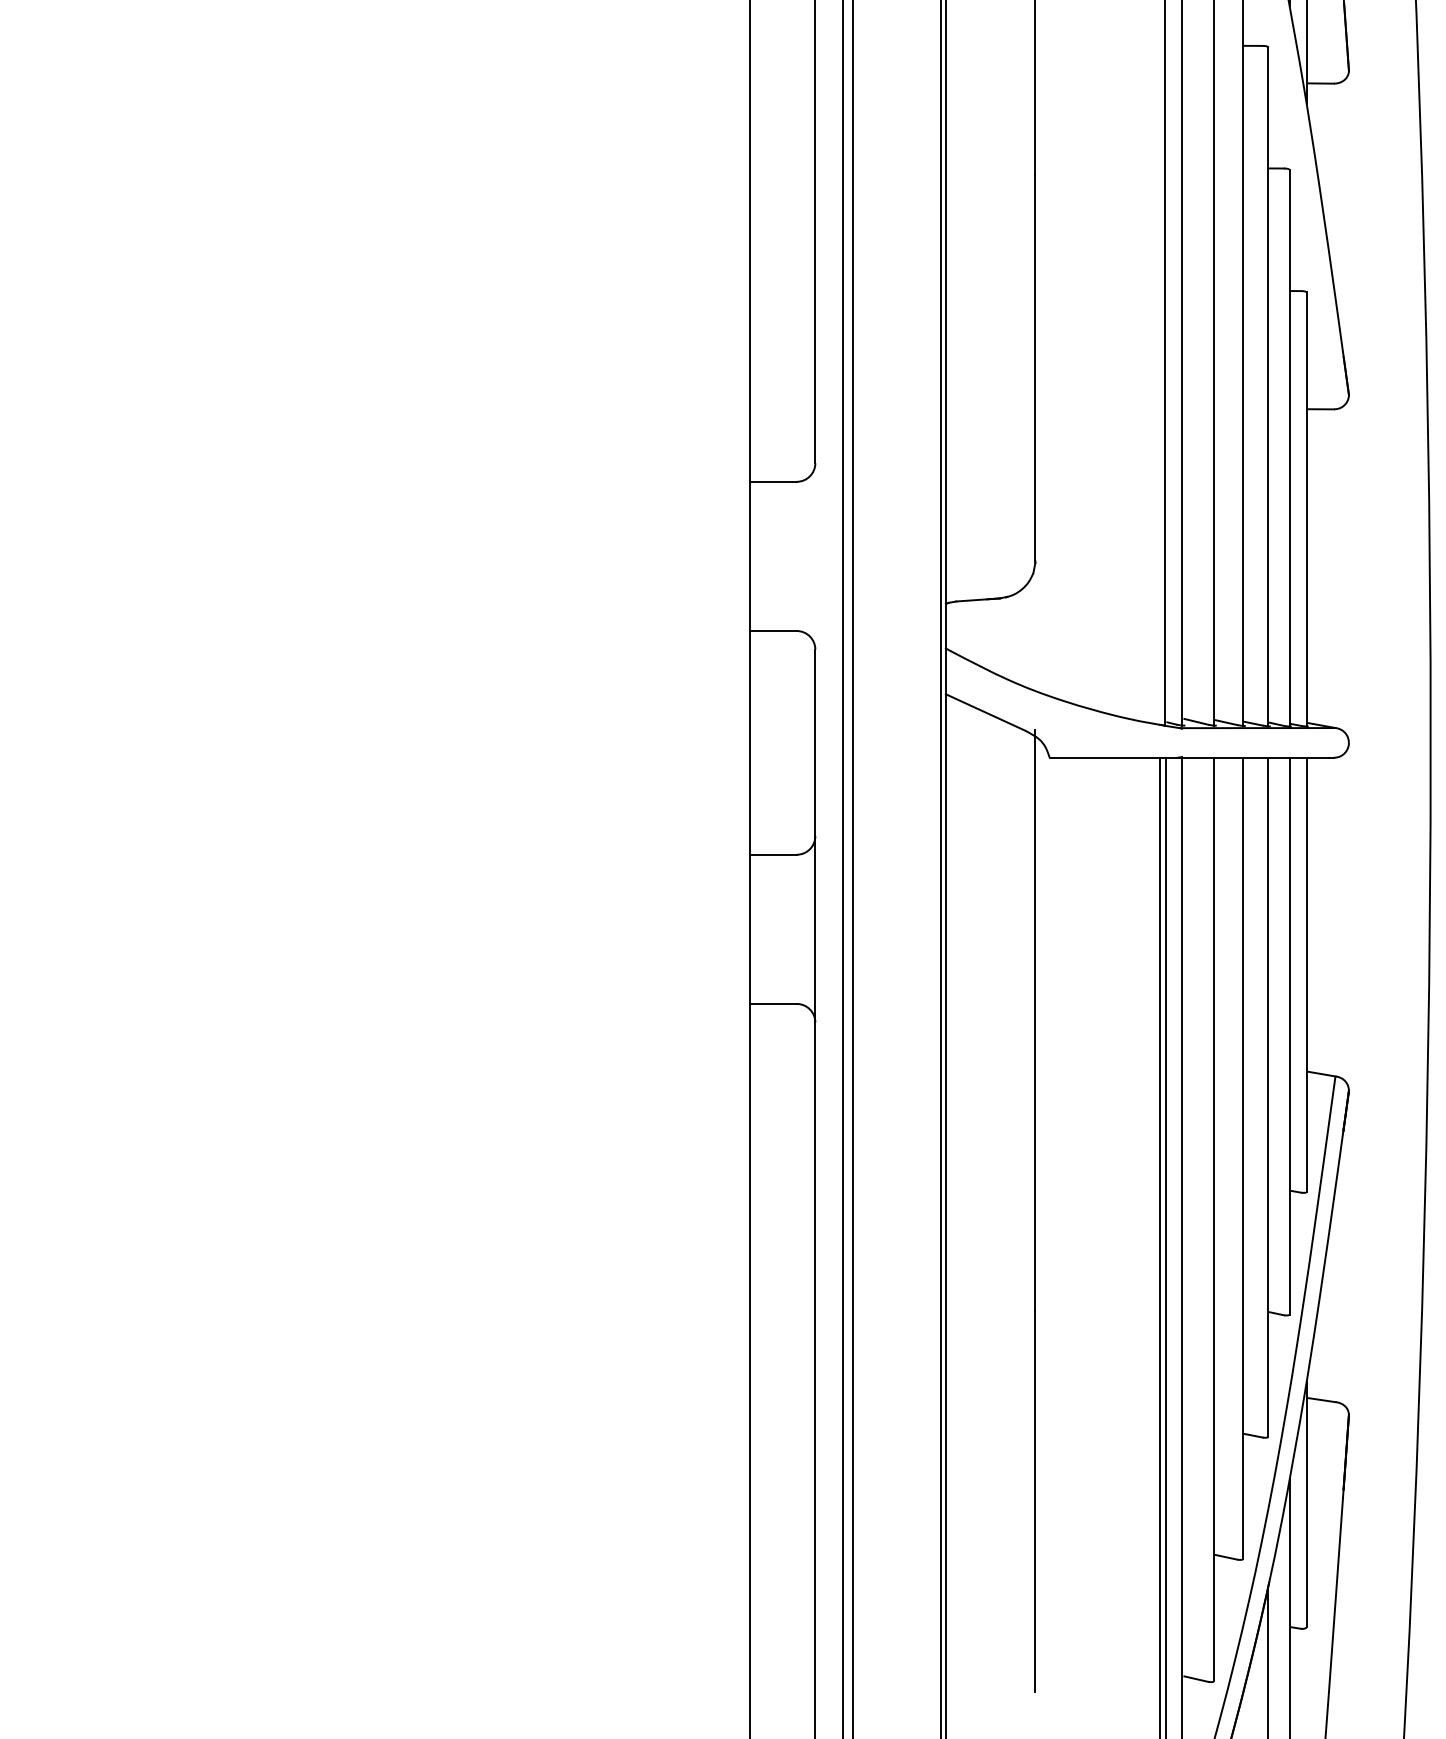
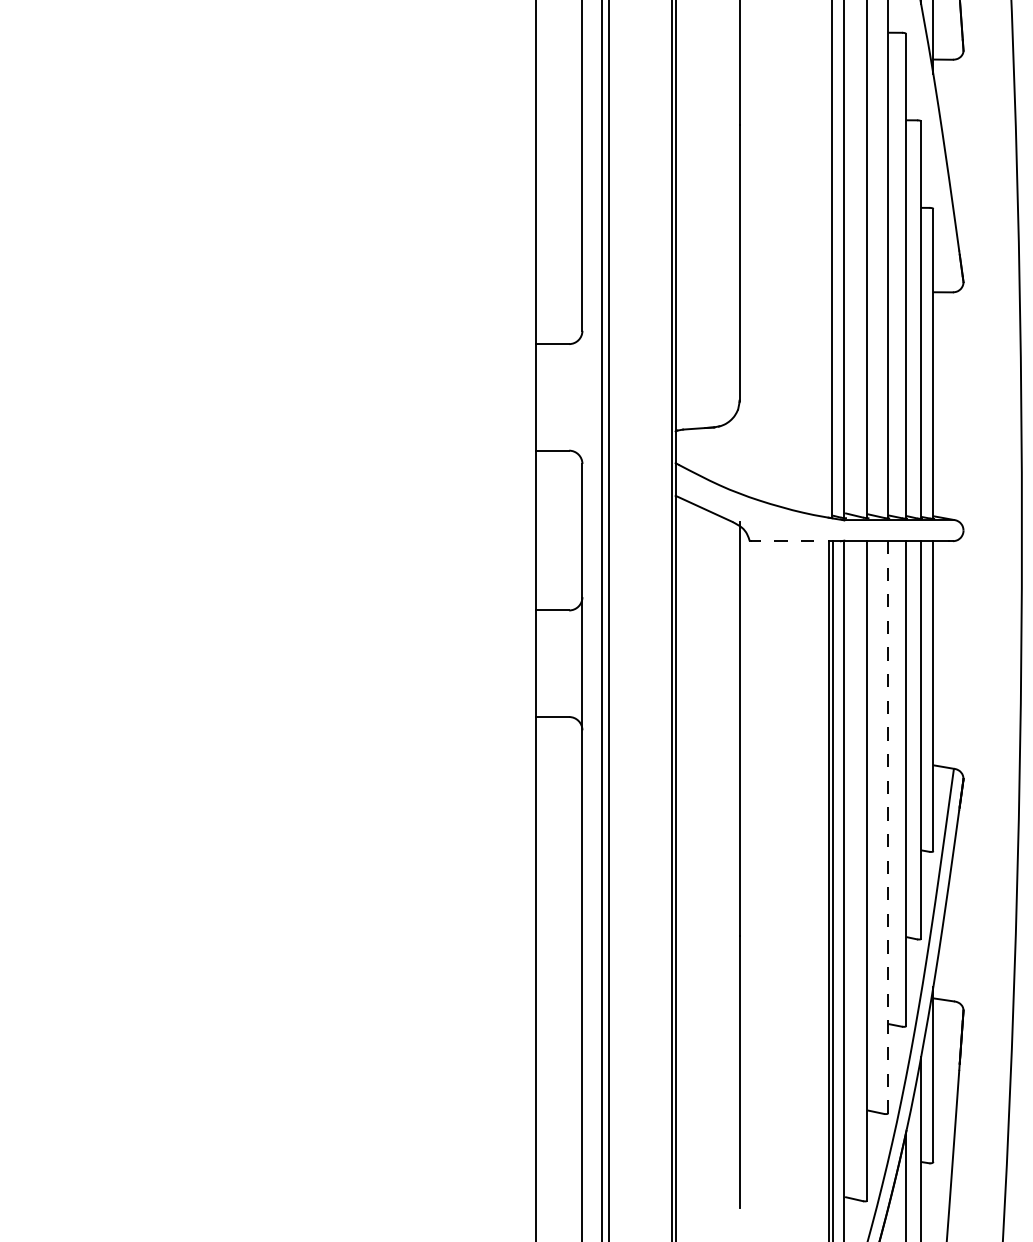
line: (1114, 757) -> (796, 541), solid -> dashed
line: (1243, 1158) -> (888, 827), solid -> dashed

